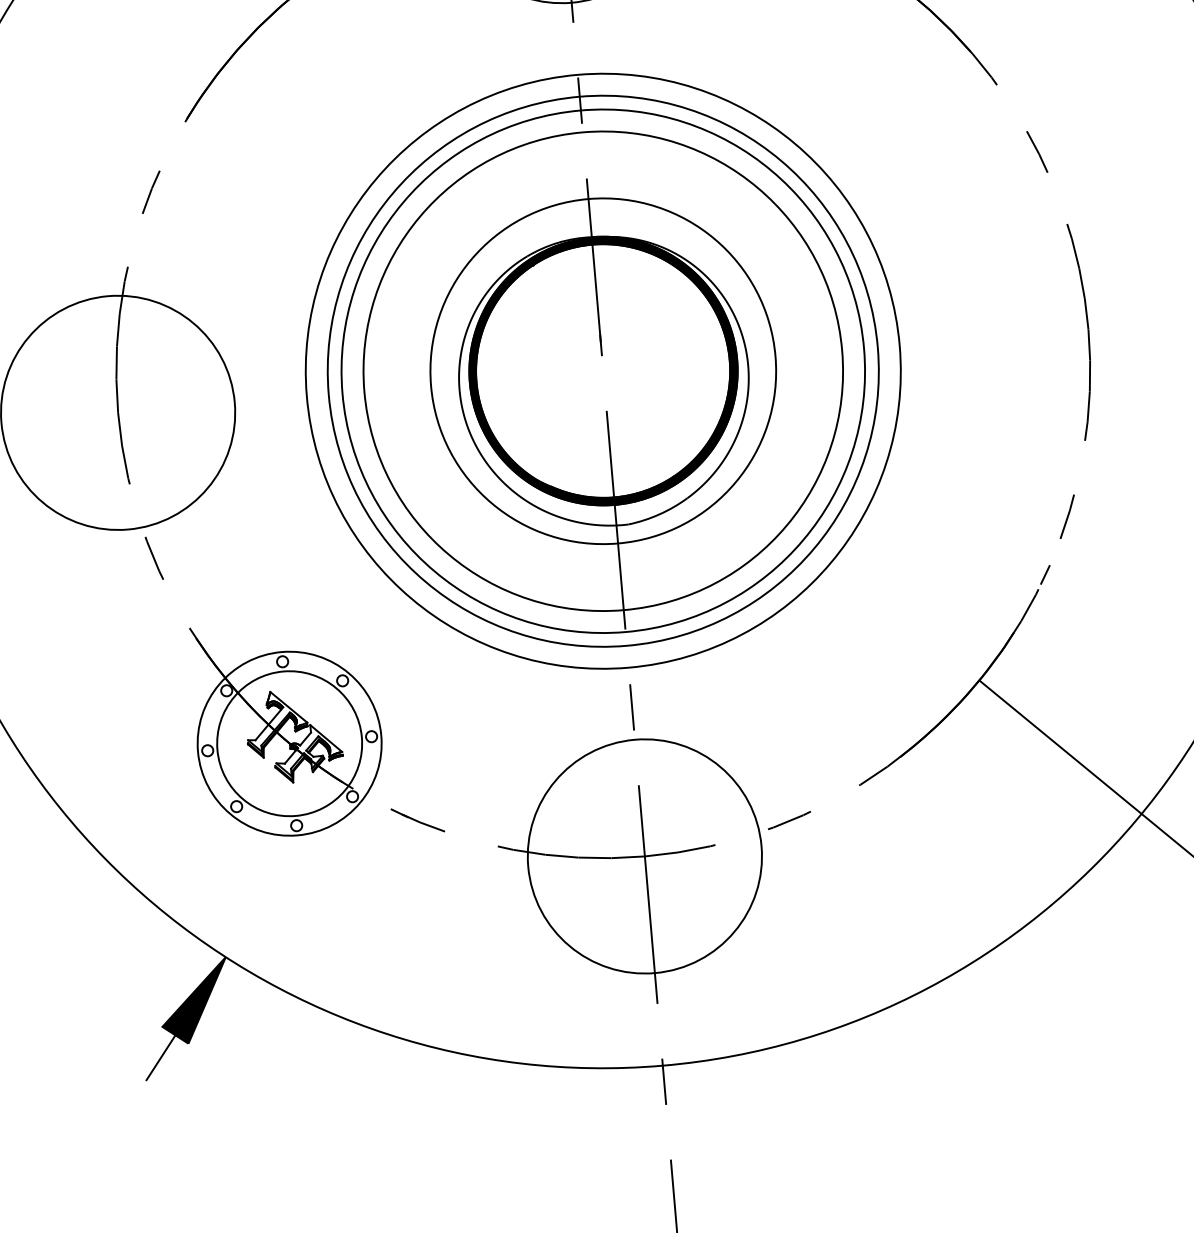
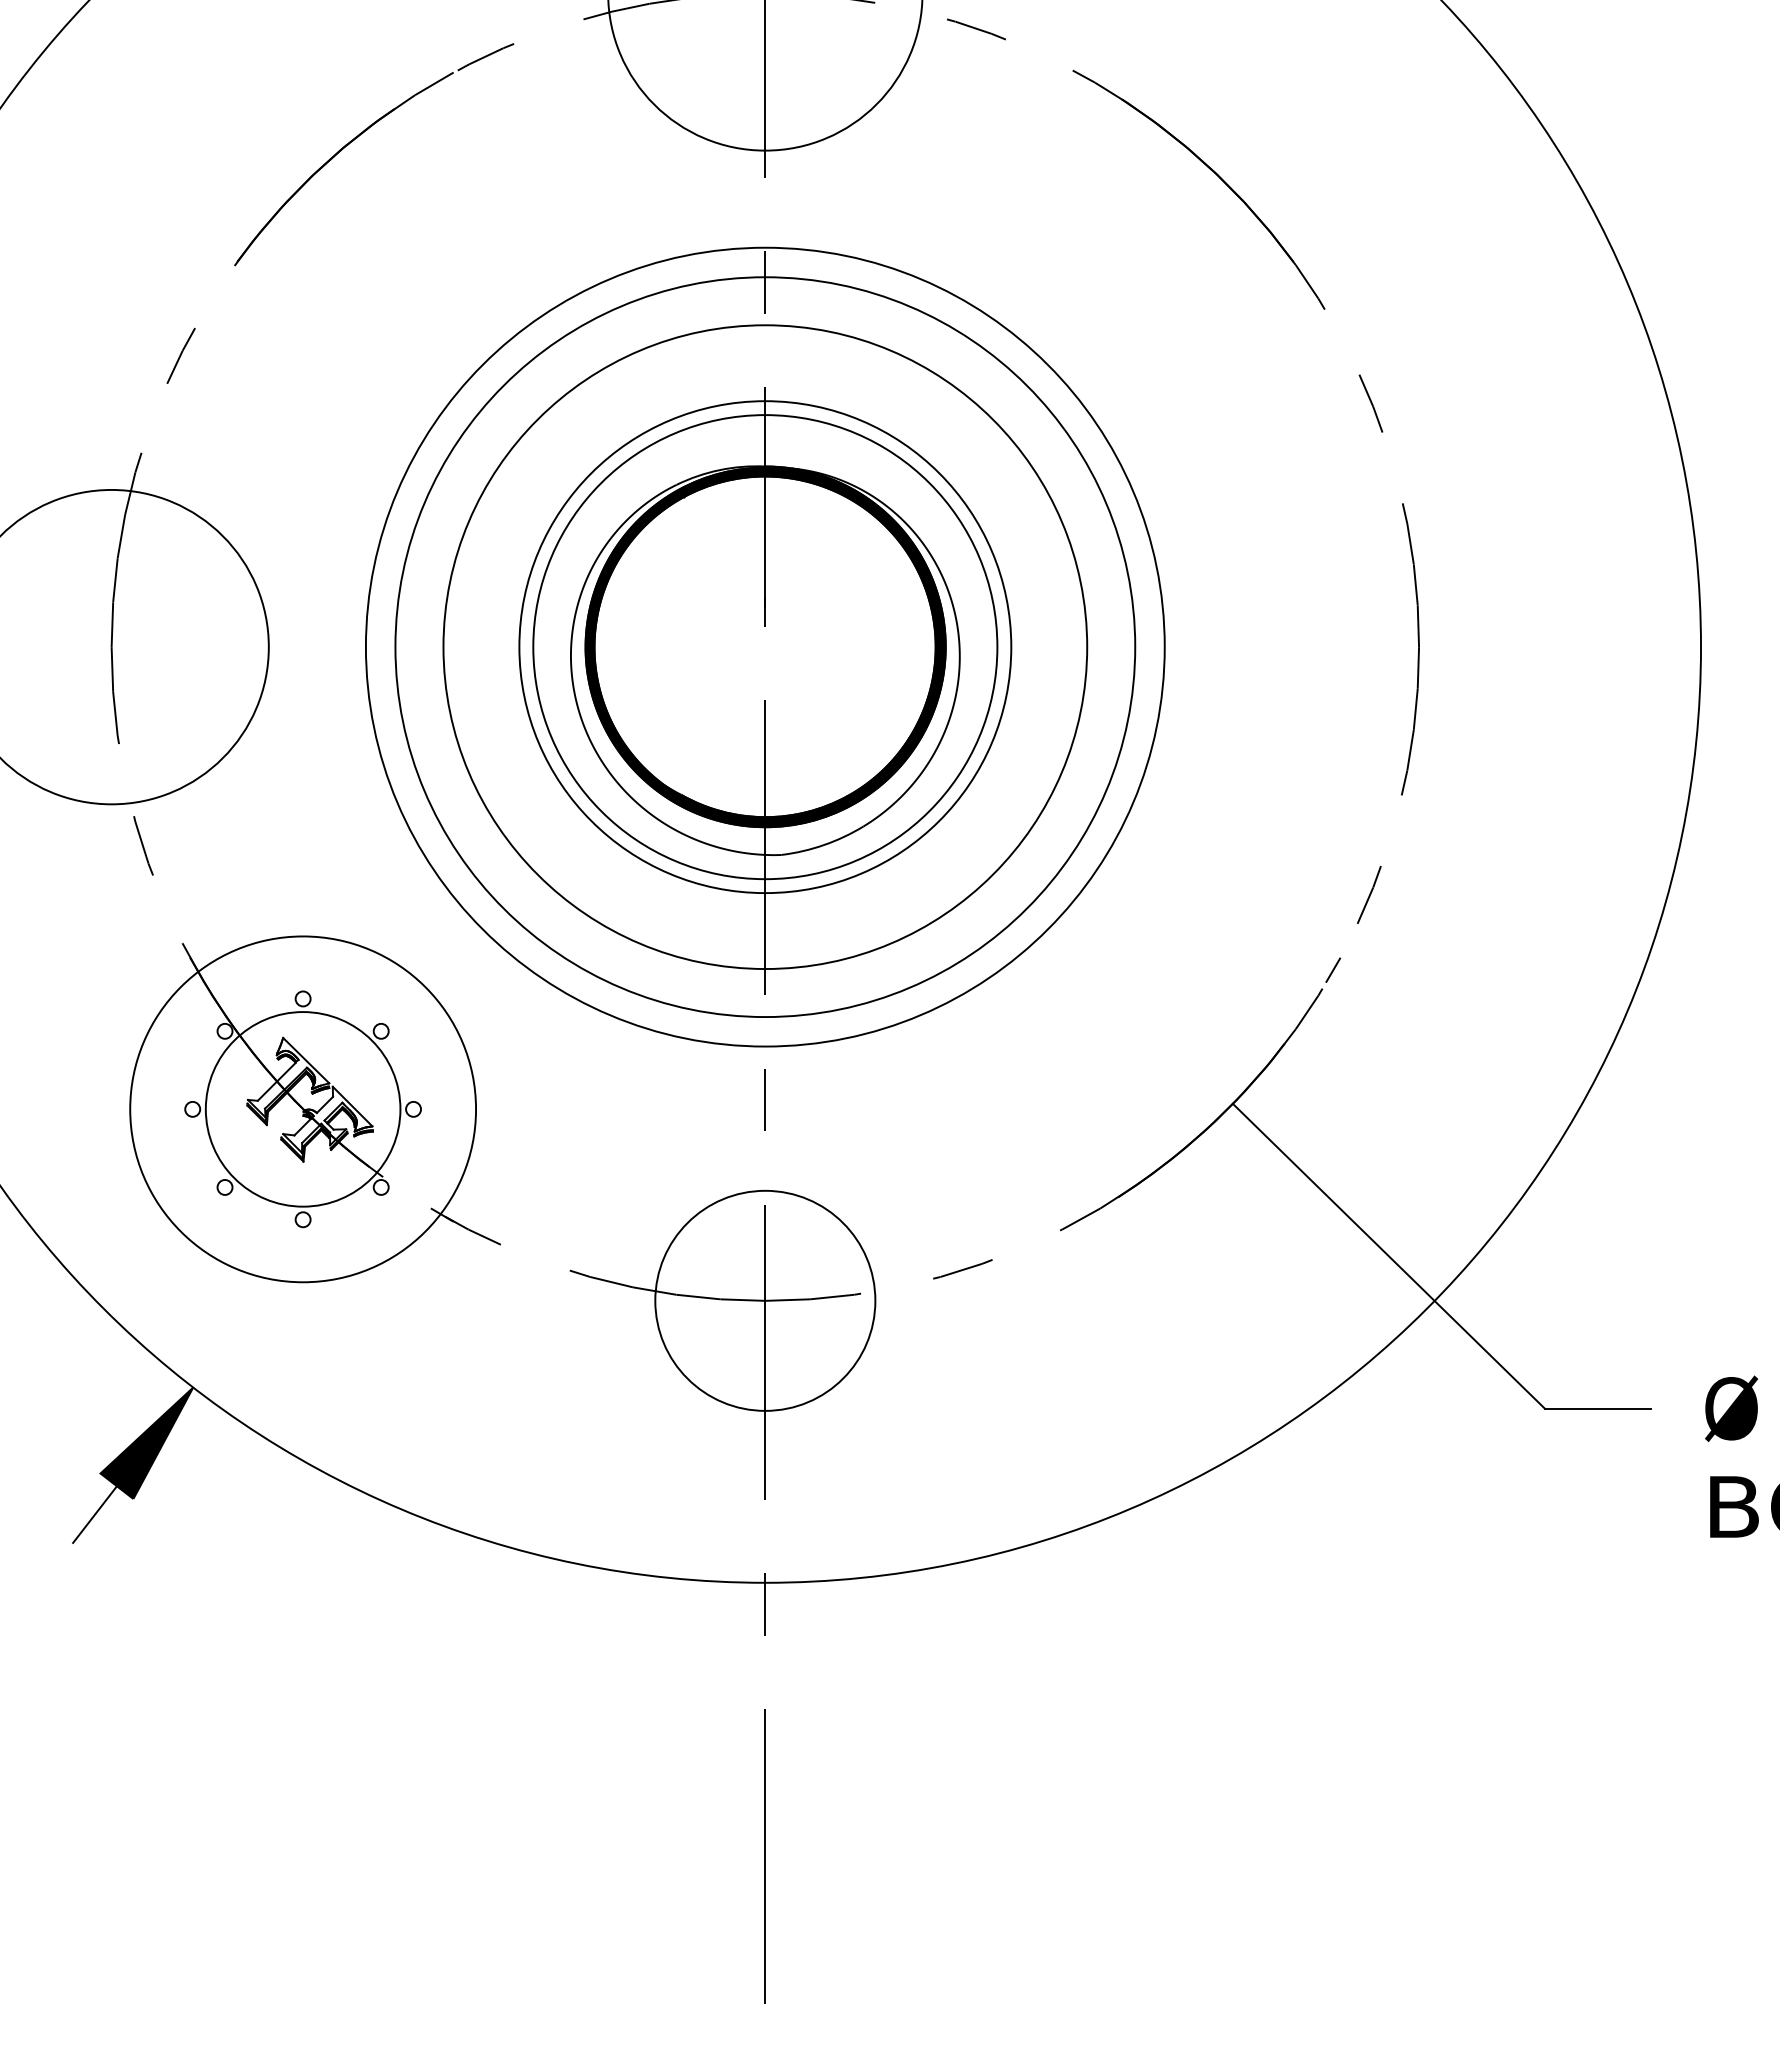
circle: (602, 370) -> (764, 646), size x0.7
circle: (289, 743) -> (302, 1108), size x1.4
circle: (644, 856) -> (765, 1300), size x0.7

